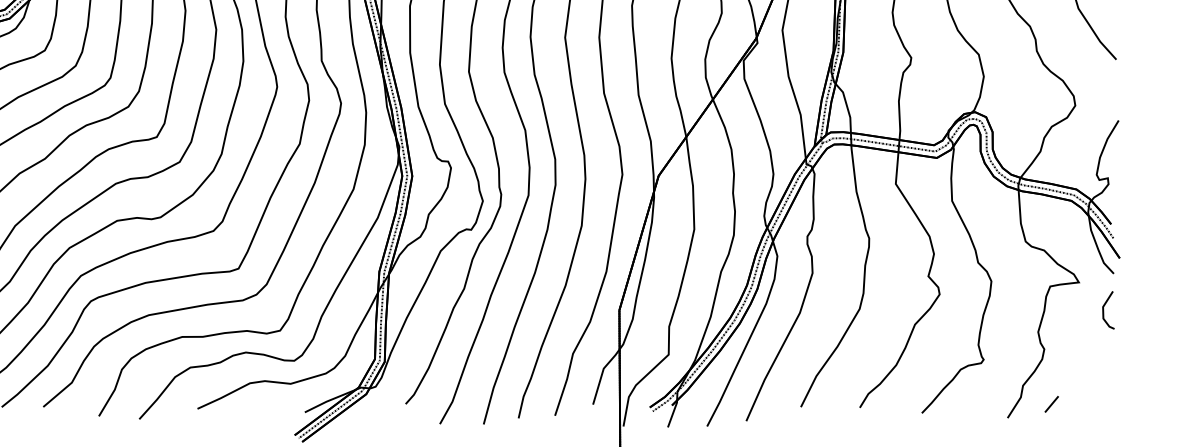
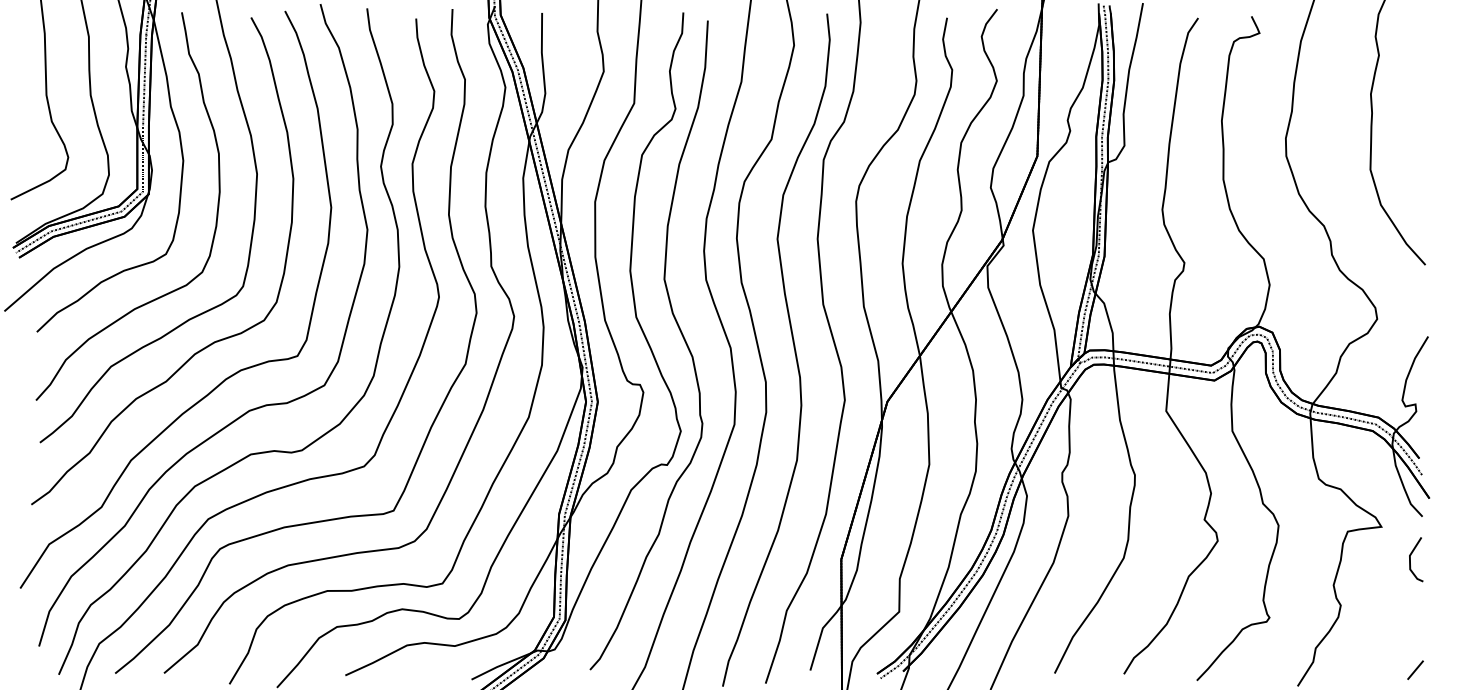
line: (1051, 403) -> (1415, 669), moved

